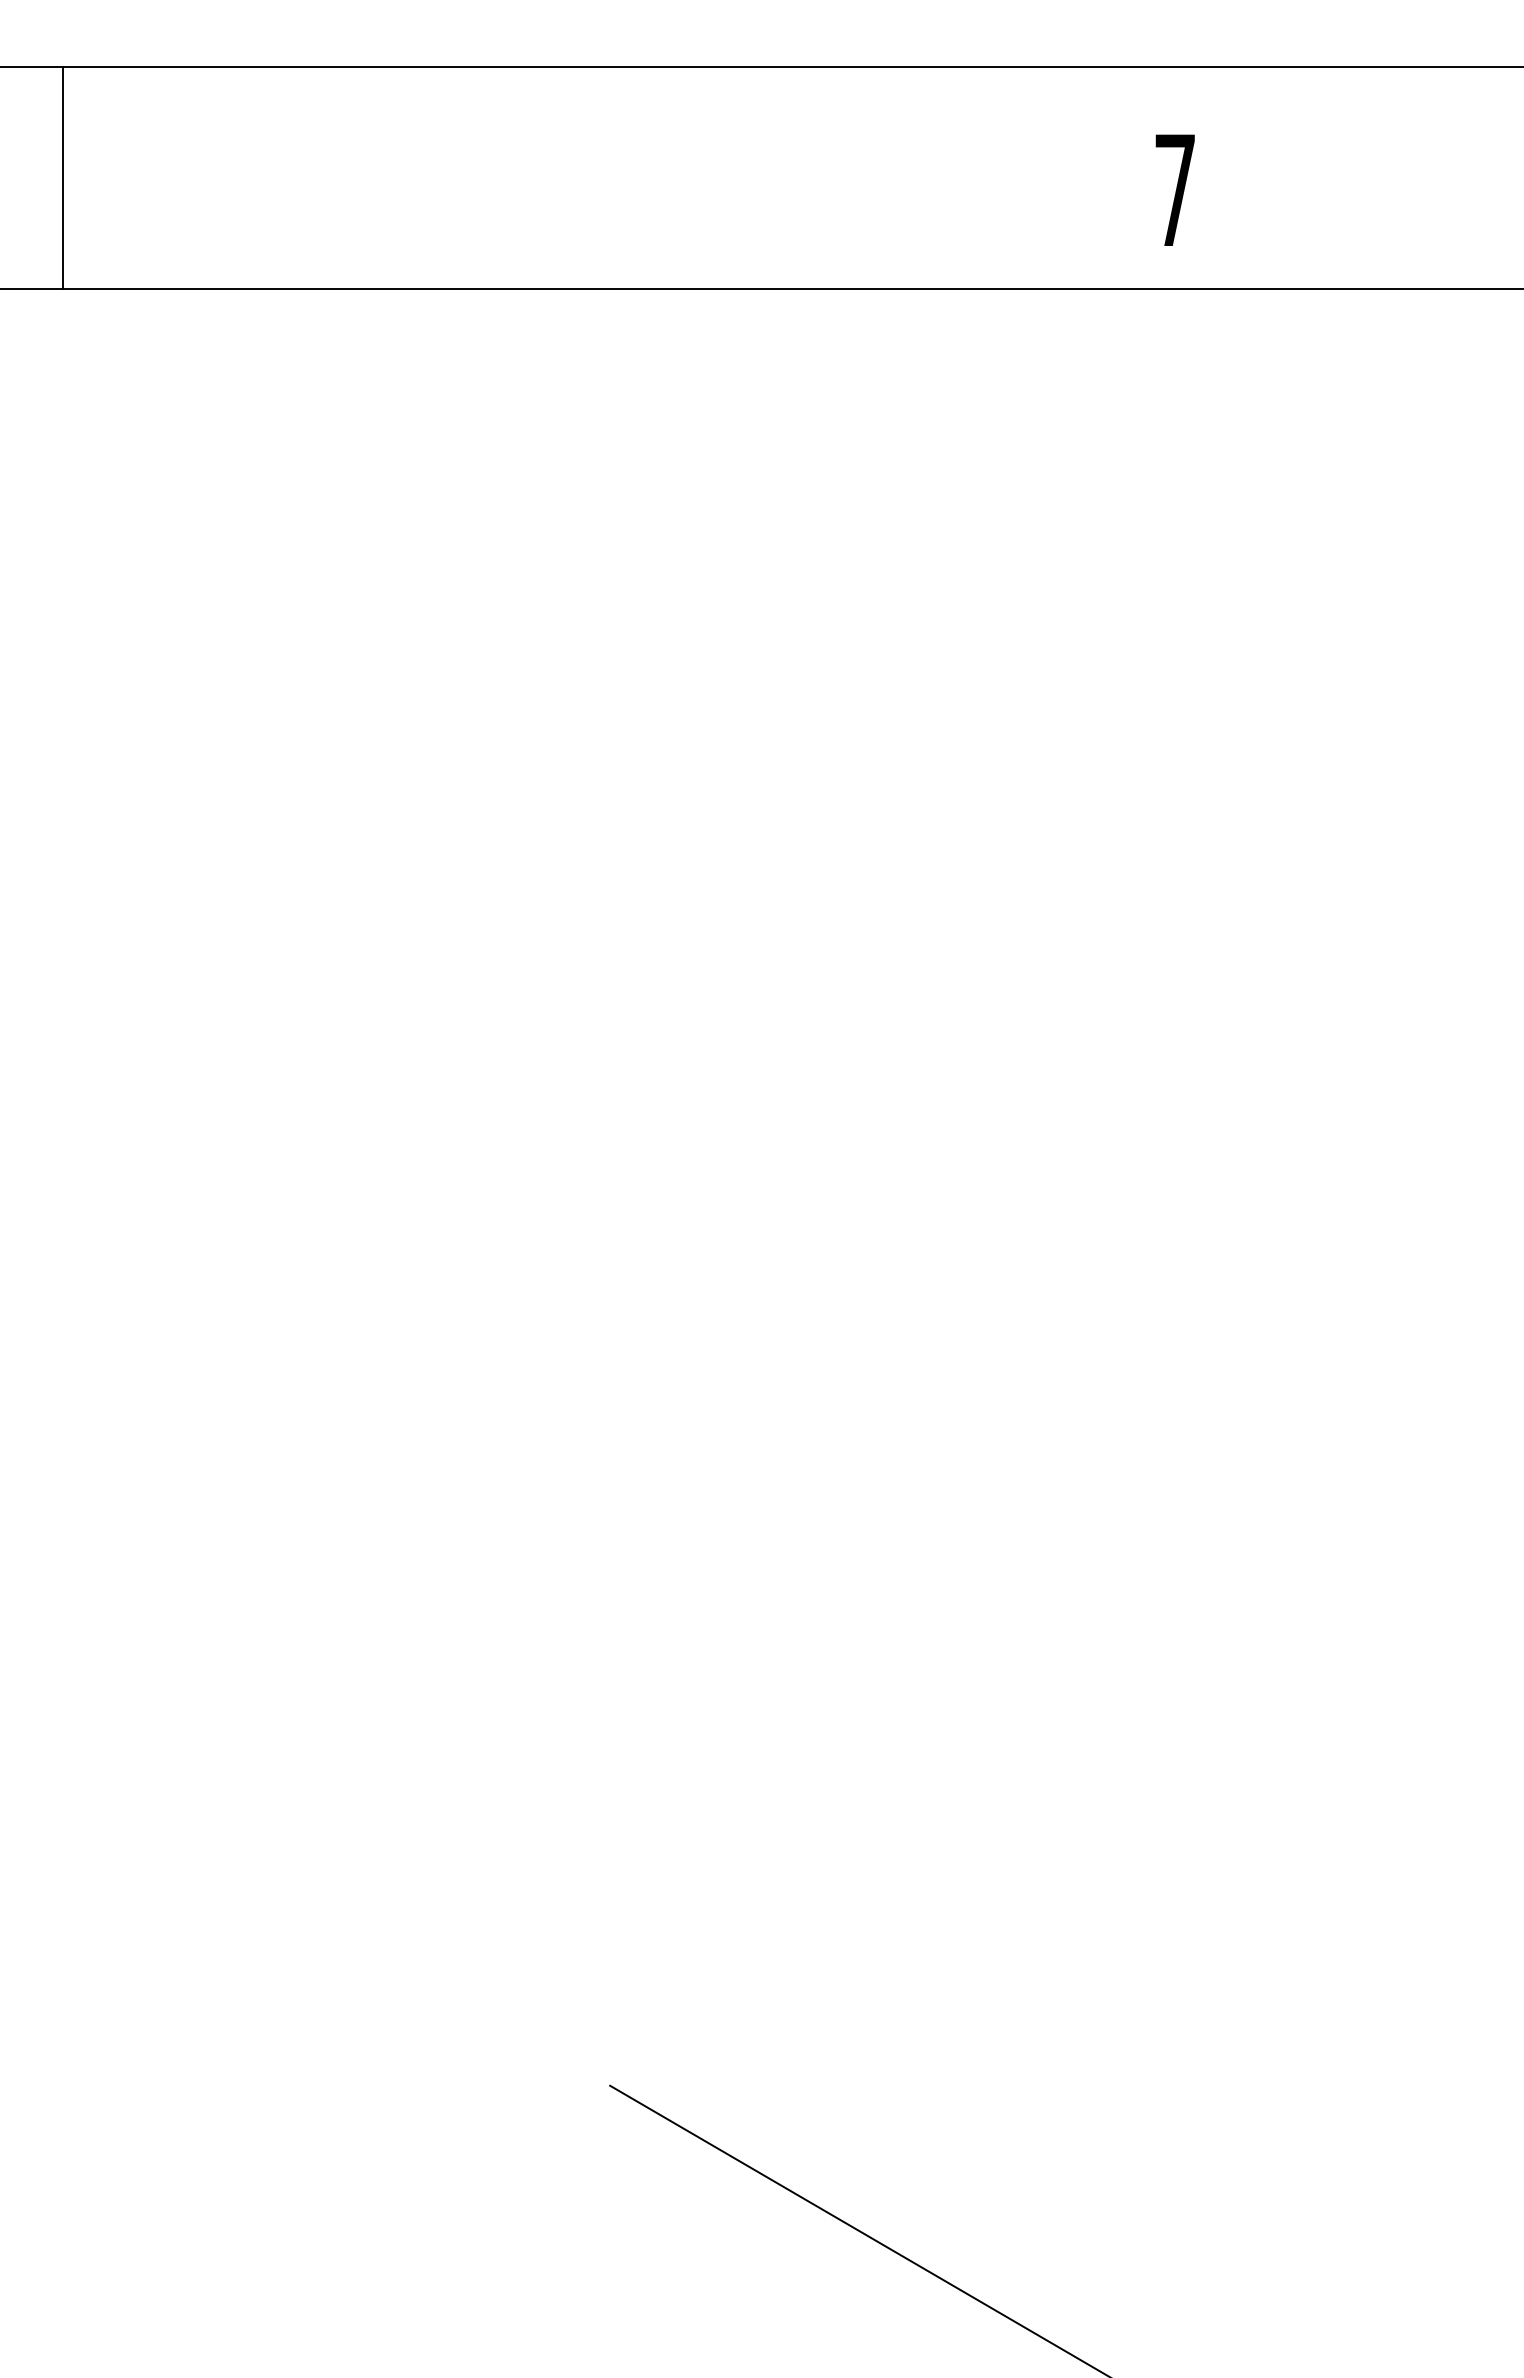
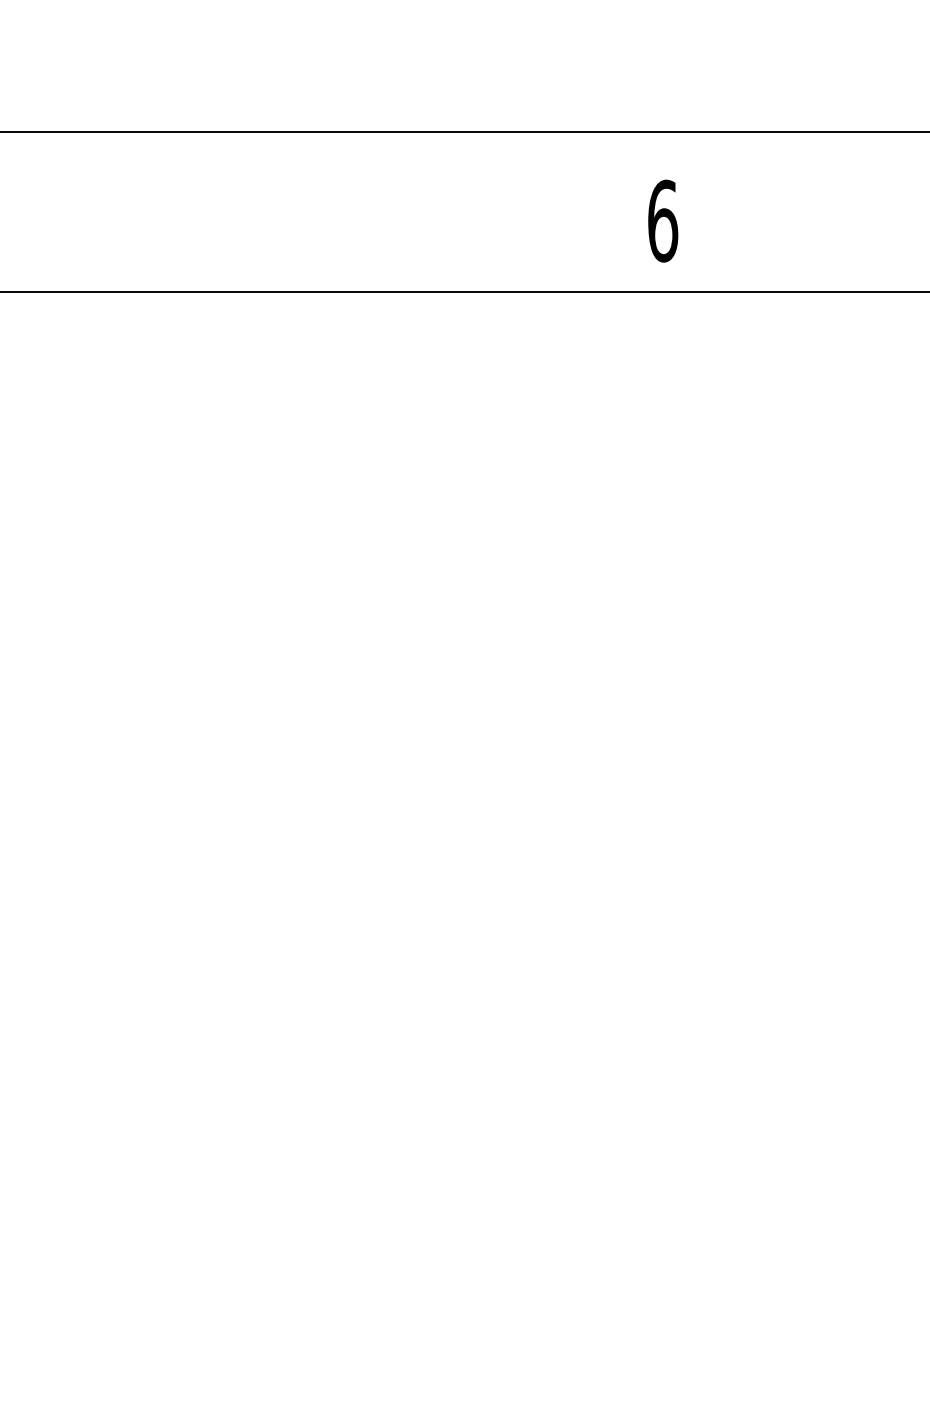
text: (1175, 190) -> (663, 221), 7 -> 6

